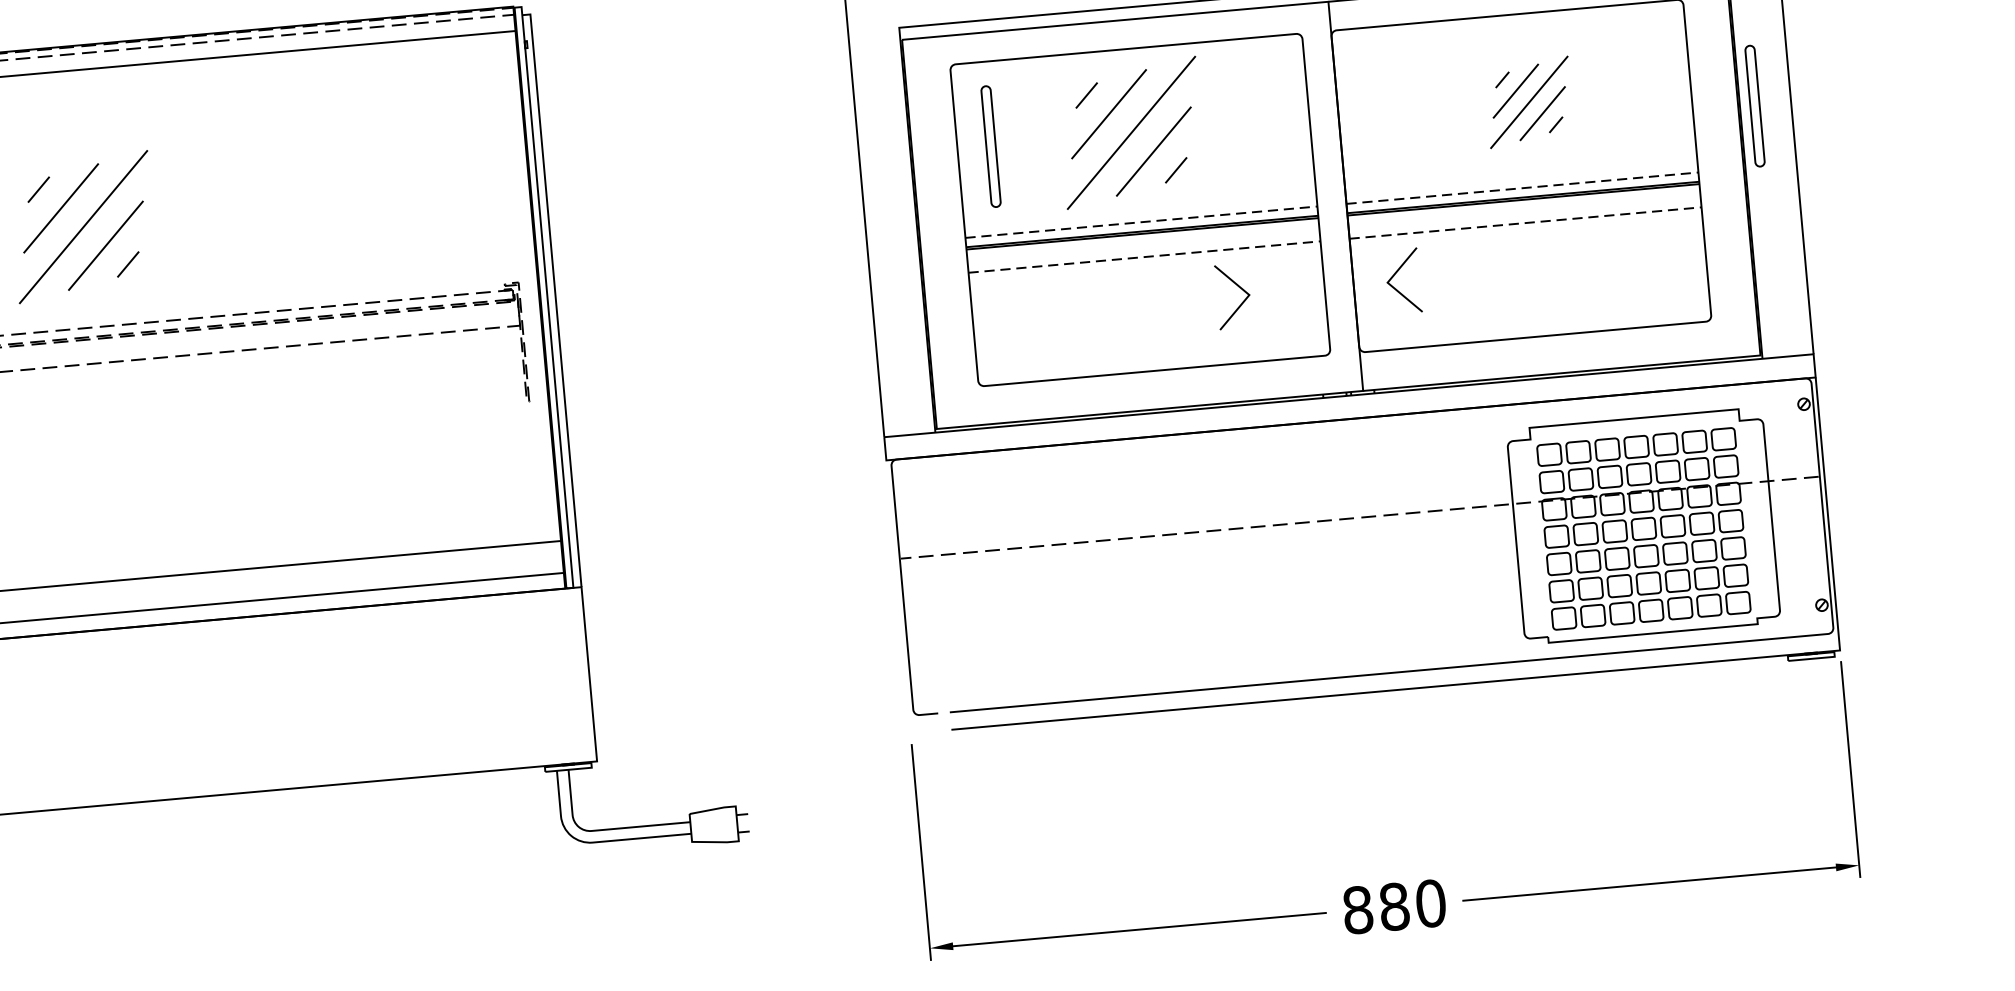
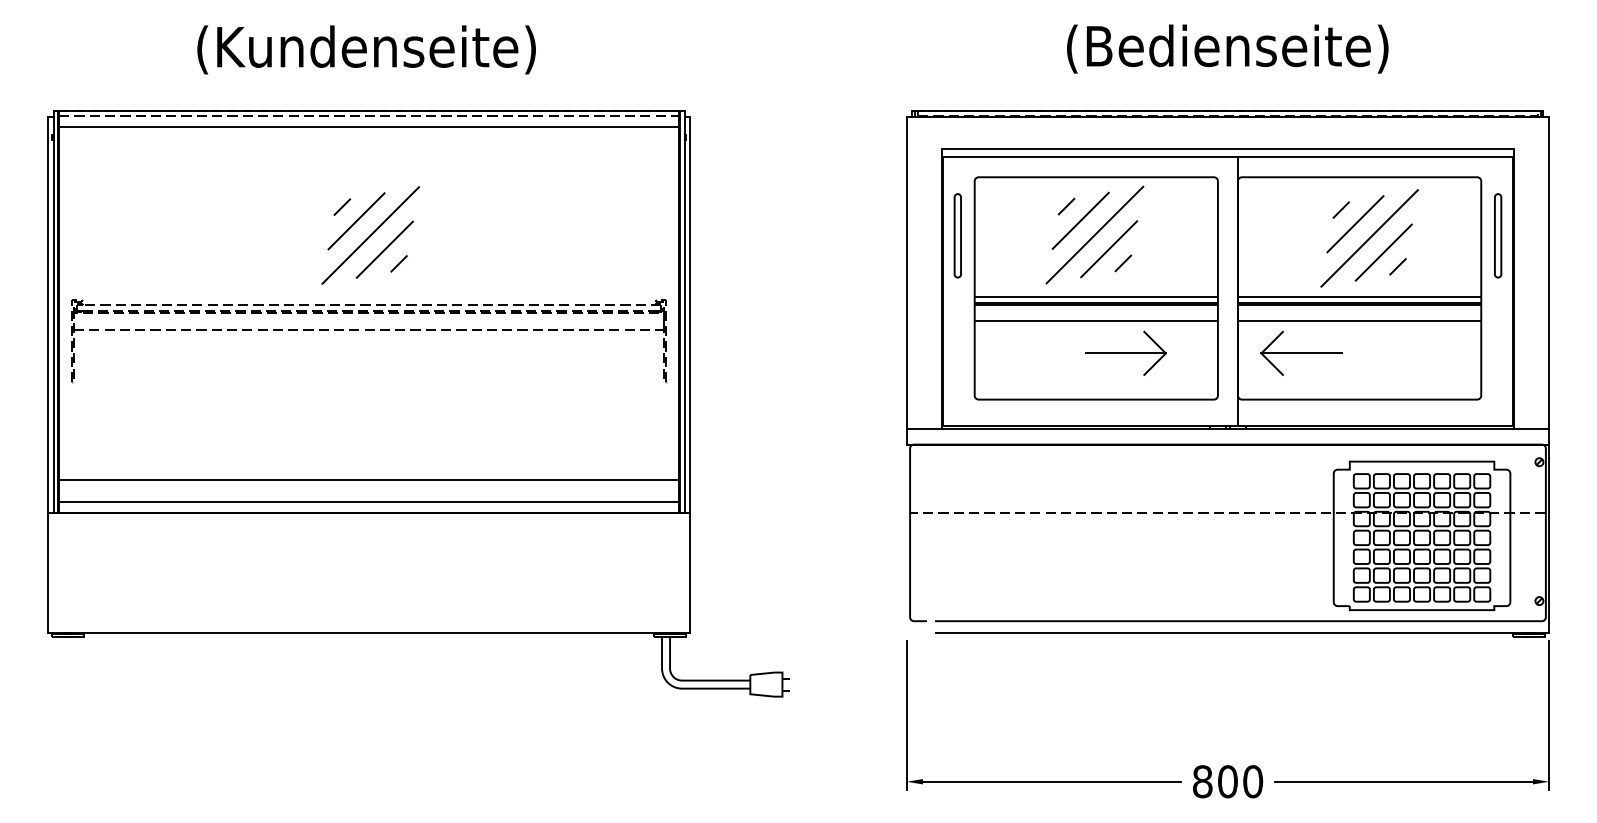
part: (1529, 102) -> (1369, 238), size x1.67
part: (1755, 105) -> (1498, 235), moved
part: (990, 146) -> (957, 235), moved
line: (1522, 187) -> (1359, 296), dashed -> solid
line: (1141, 221) -> (1096, 296), dashed -> solid
line: (1525, 222) -> (1359, 320), dashed -> solid
line: (1144, 256) -> (1096, 320), dashed -> solid
line: (1445, 277) -> (1301, 353), added
line: (1190, 300) -> (1125, 353), added
text: (1393, 906) -> (1227, 781), 880 -> 800

